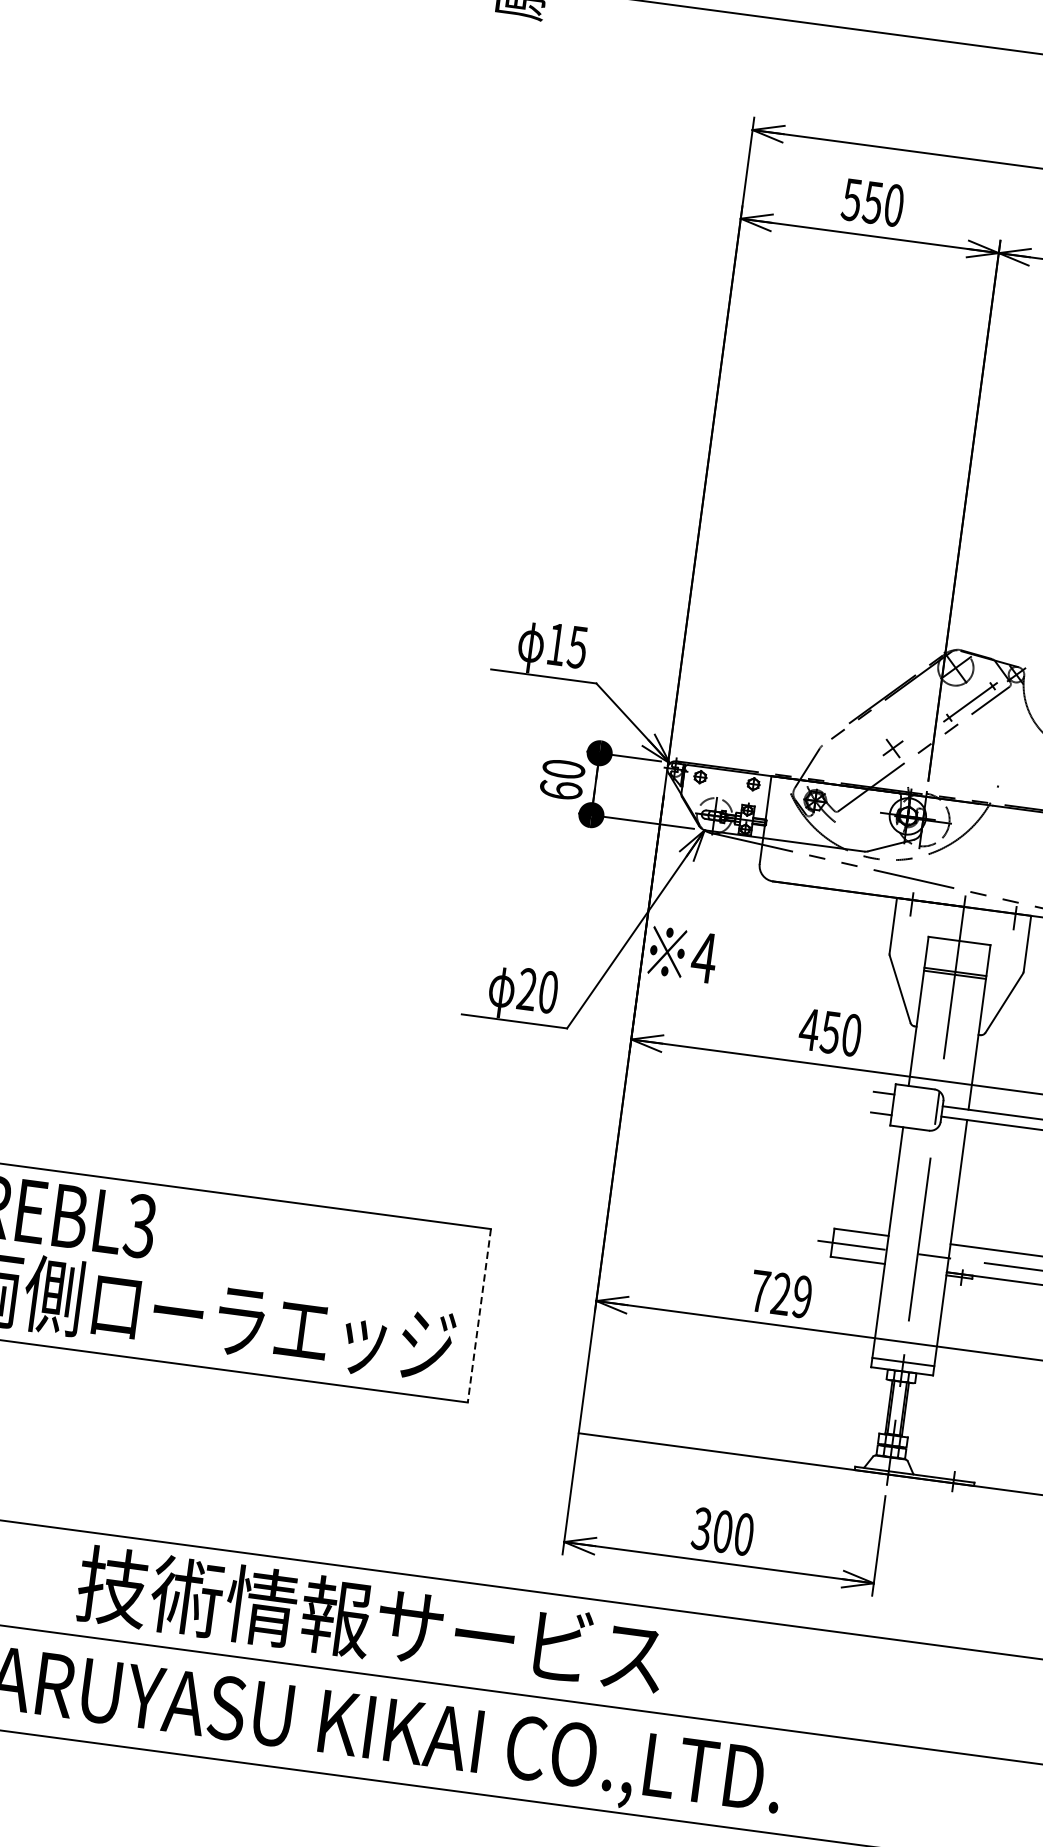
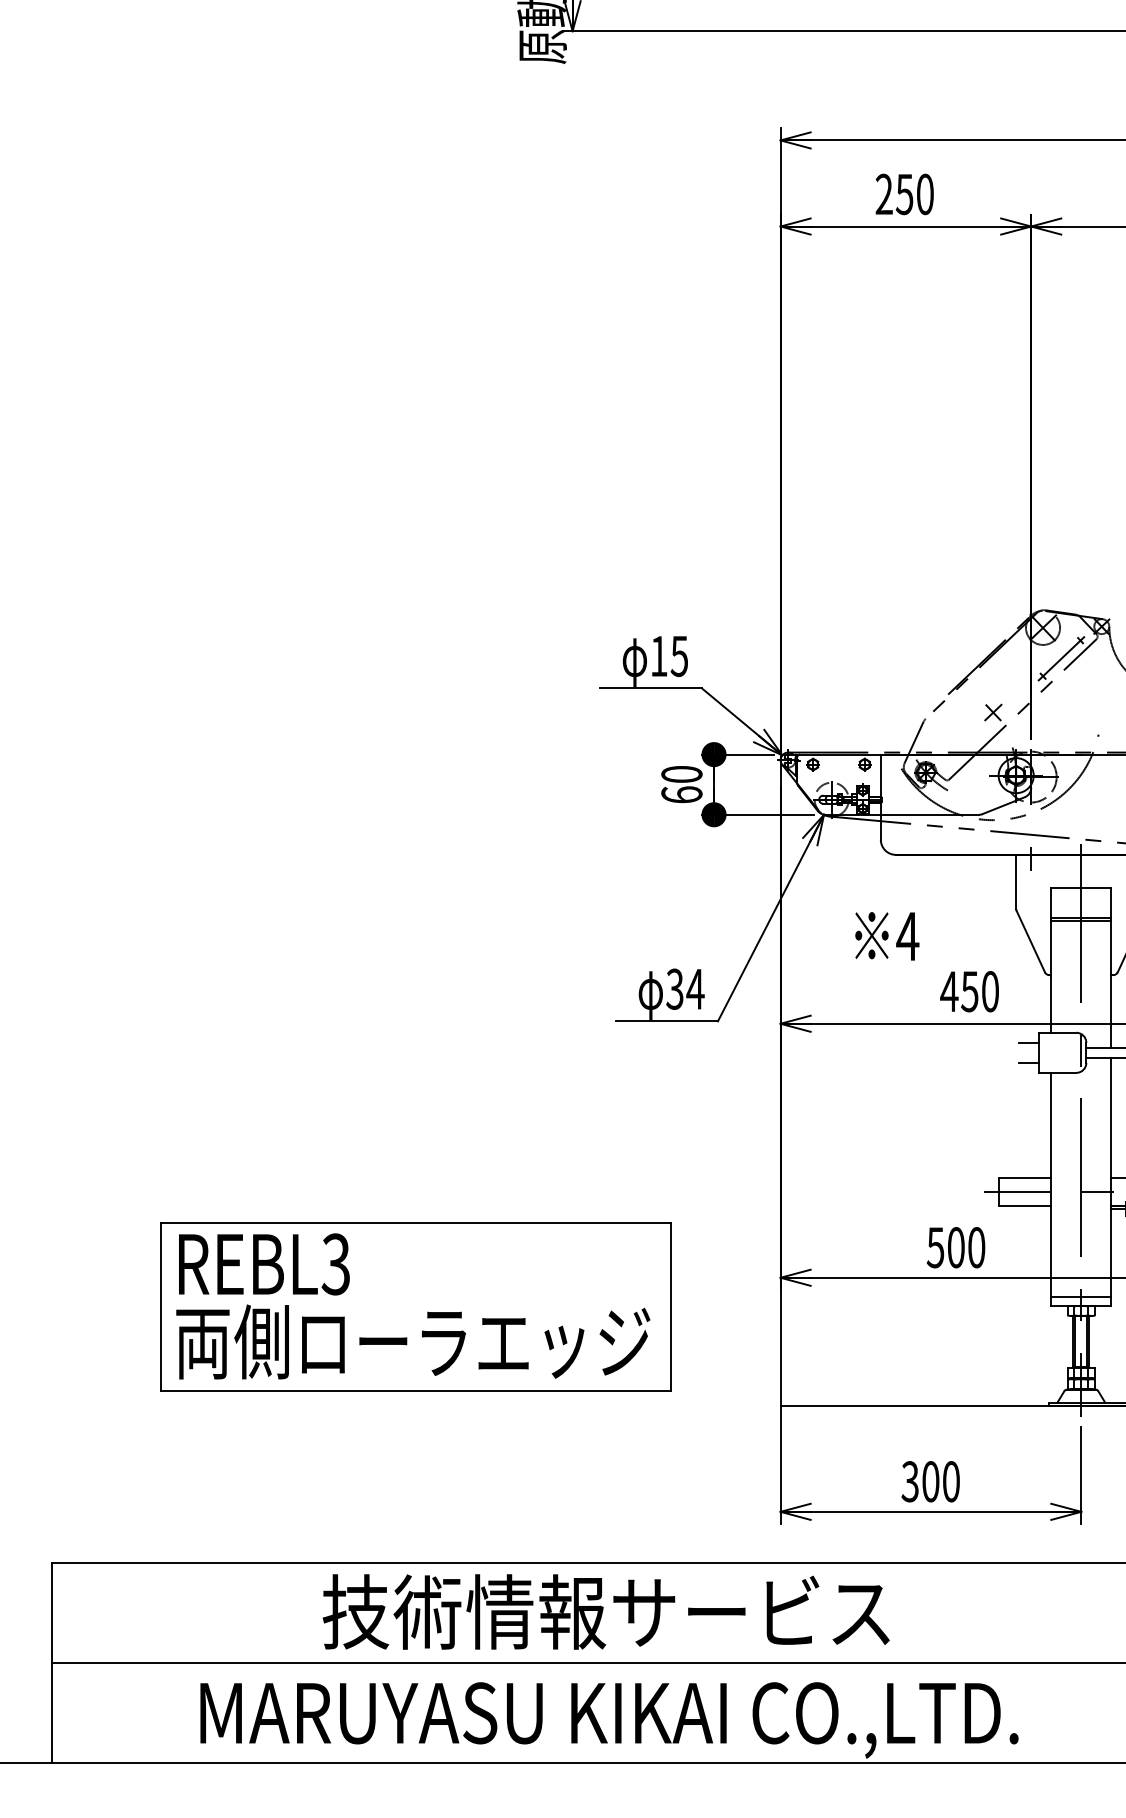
text: (851, 199) -> (883, 194), 550 -> 250
text: (683, 955) -> (887, 936), moved
text: (538, 990) -> (685, 988), 20 -> 34
text: (780, 1293) -> (955, 1247), 729 -> 500
line: (478, 1316) -> (670, 1307), dashed -> solid

